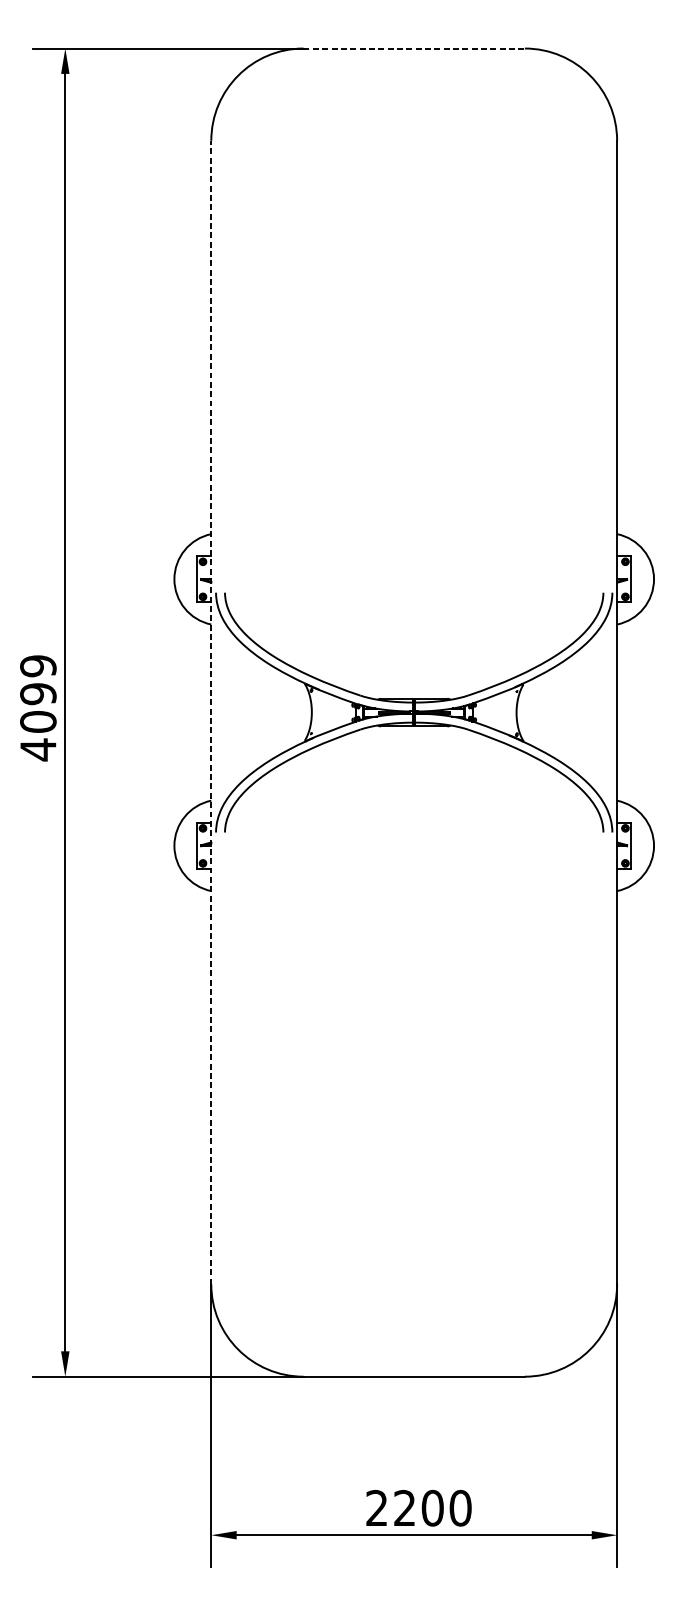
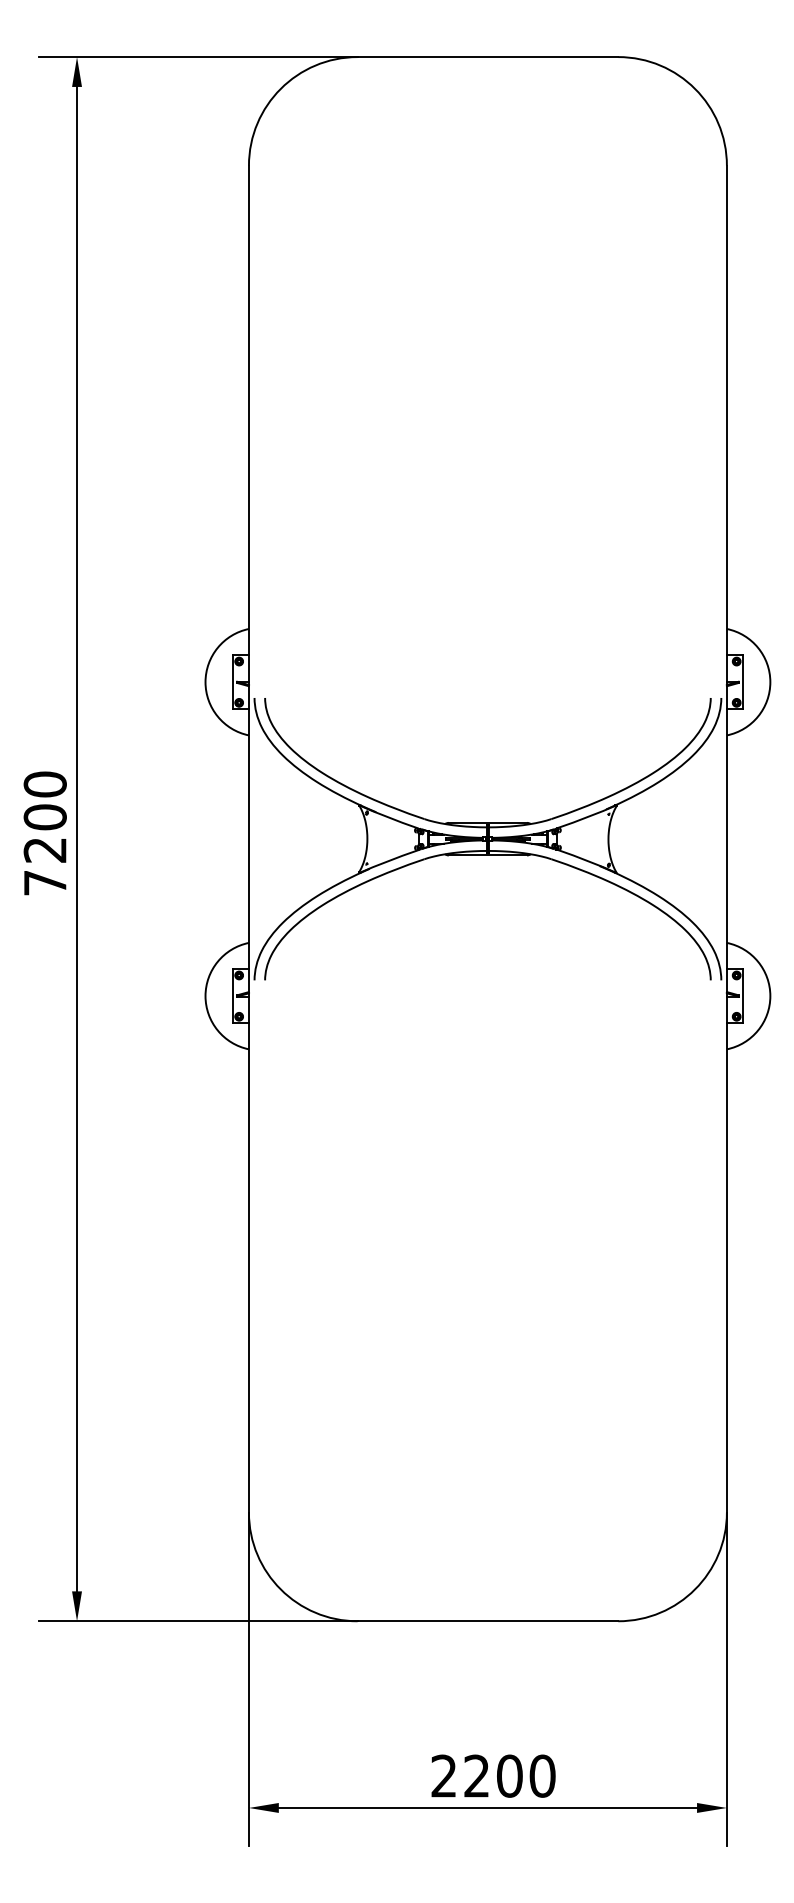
line: (414, 48) -> (488, 57), dashed -> solid
text: (37, 707) -> (44, 833), 4099 -> 7200
line: (210, 712) -> (248, 838), dashed -> solid

